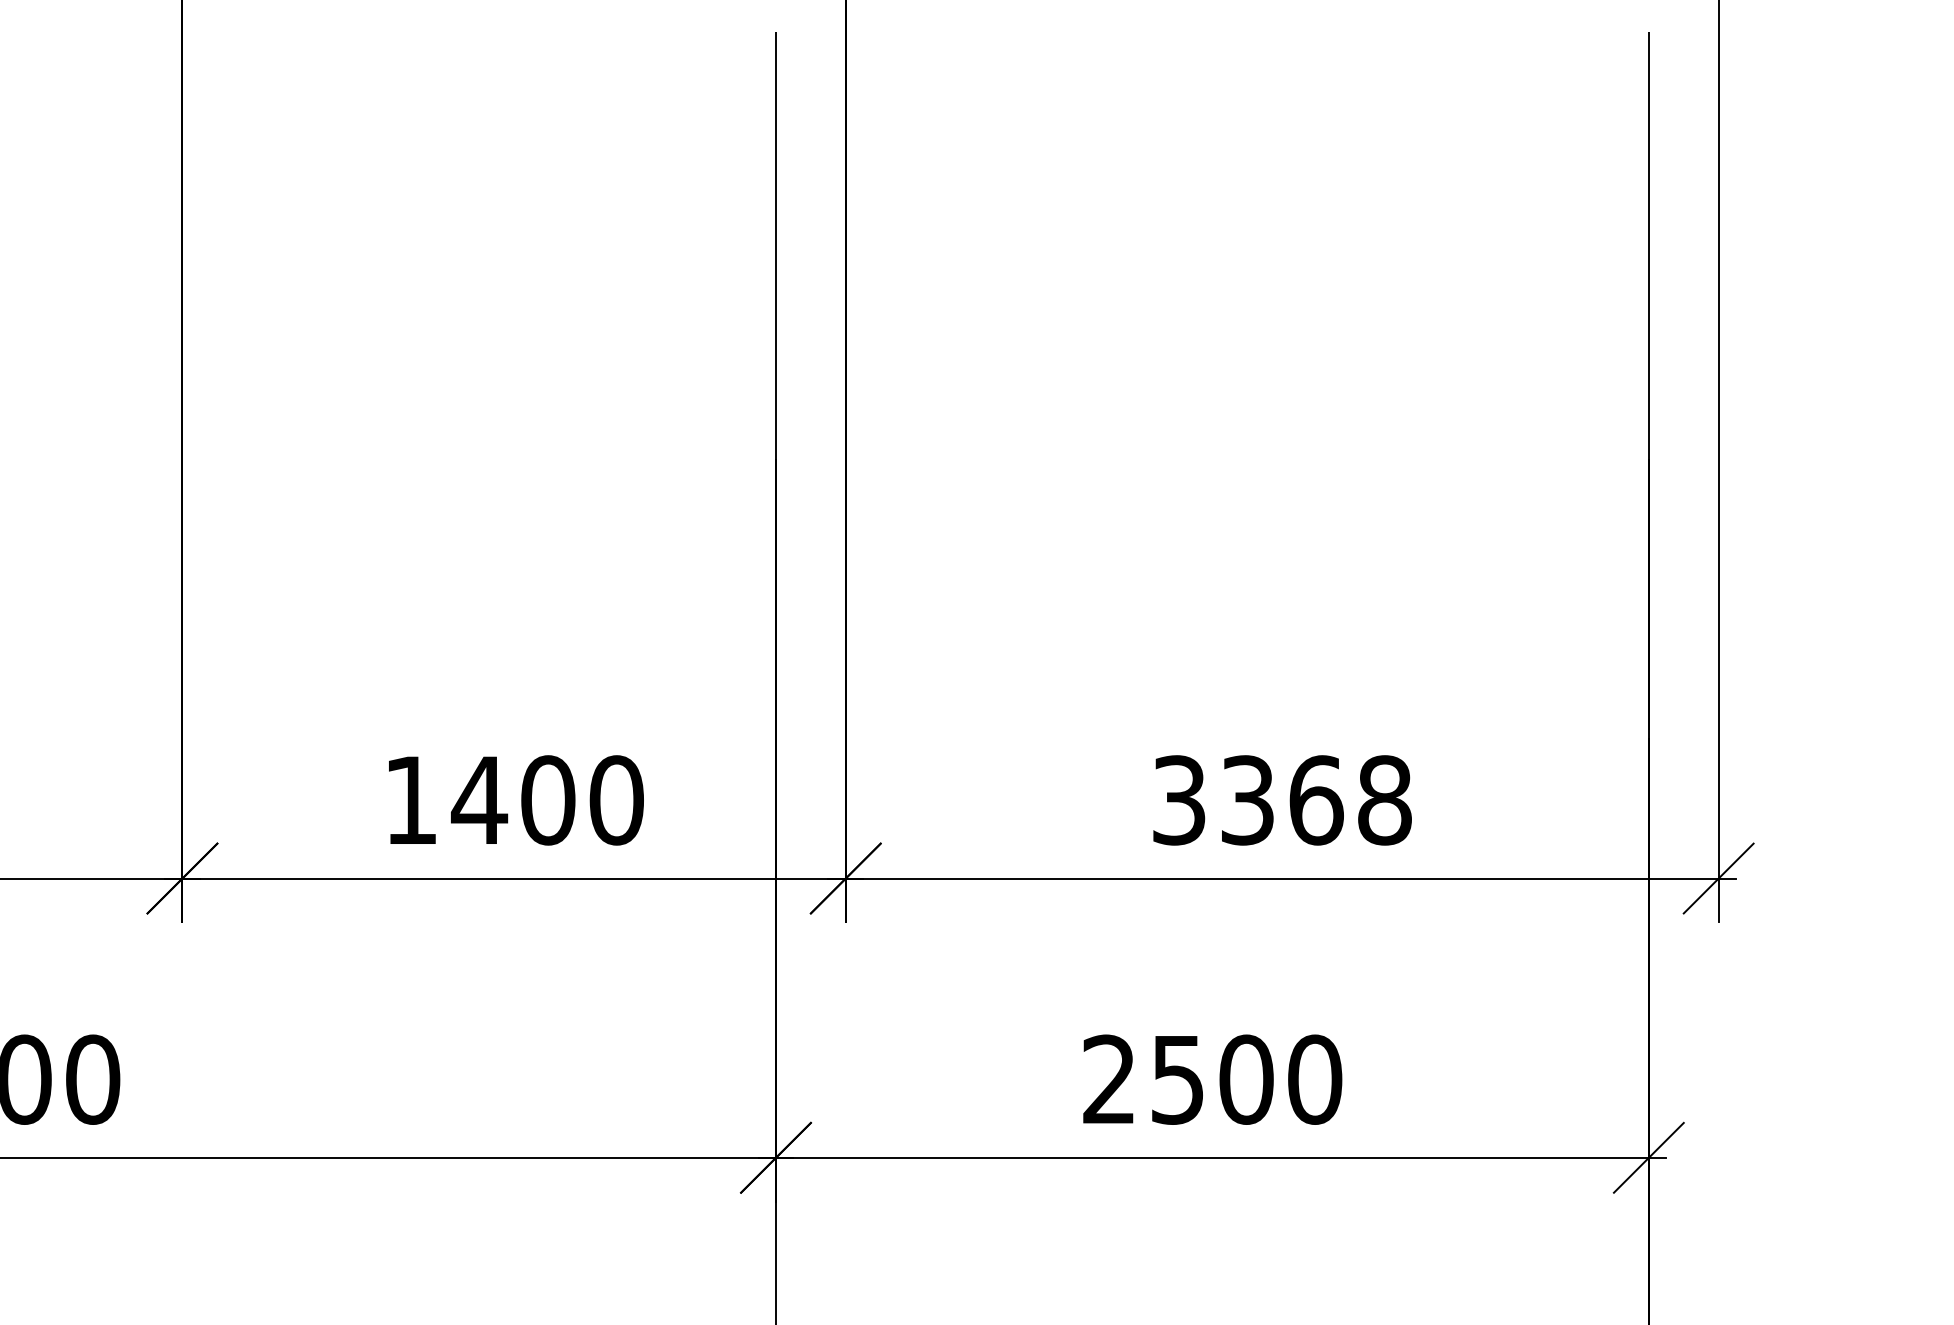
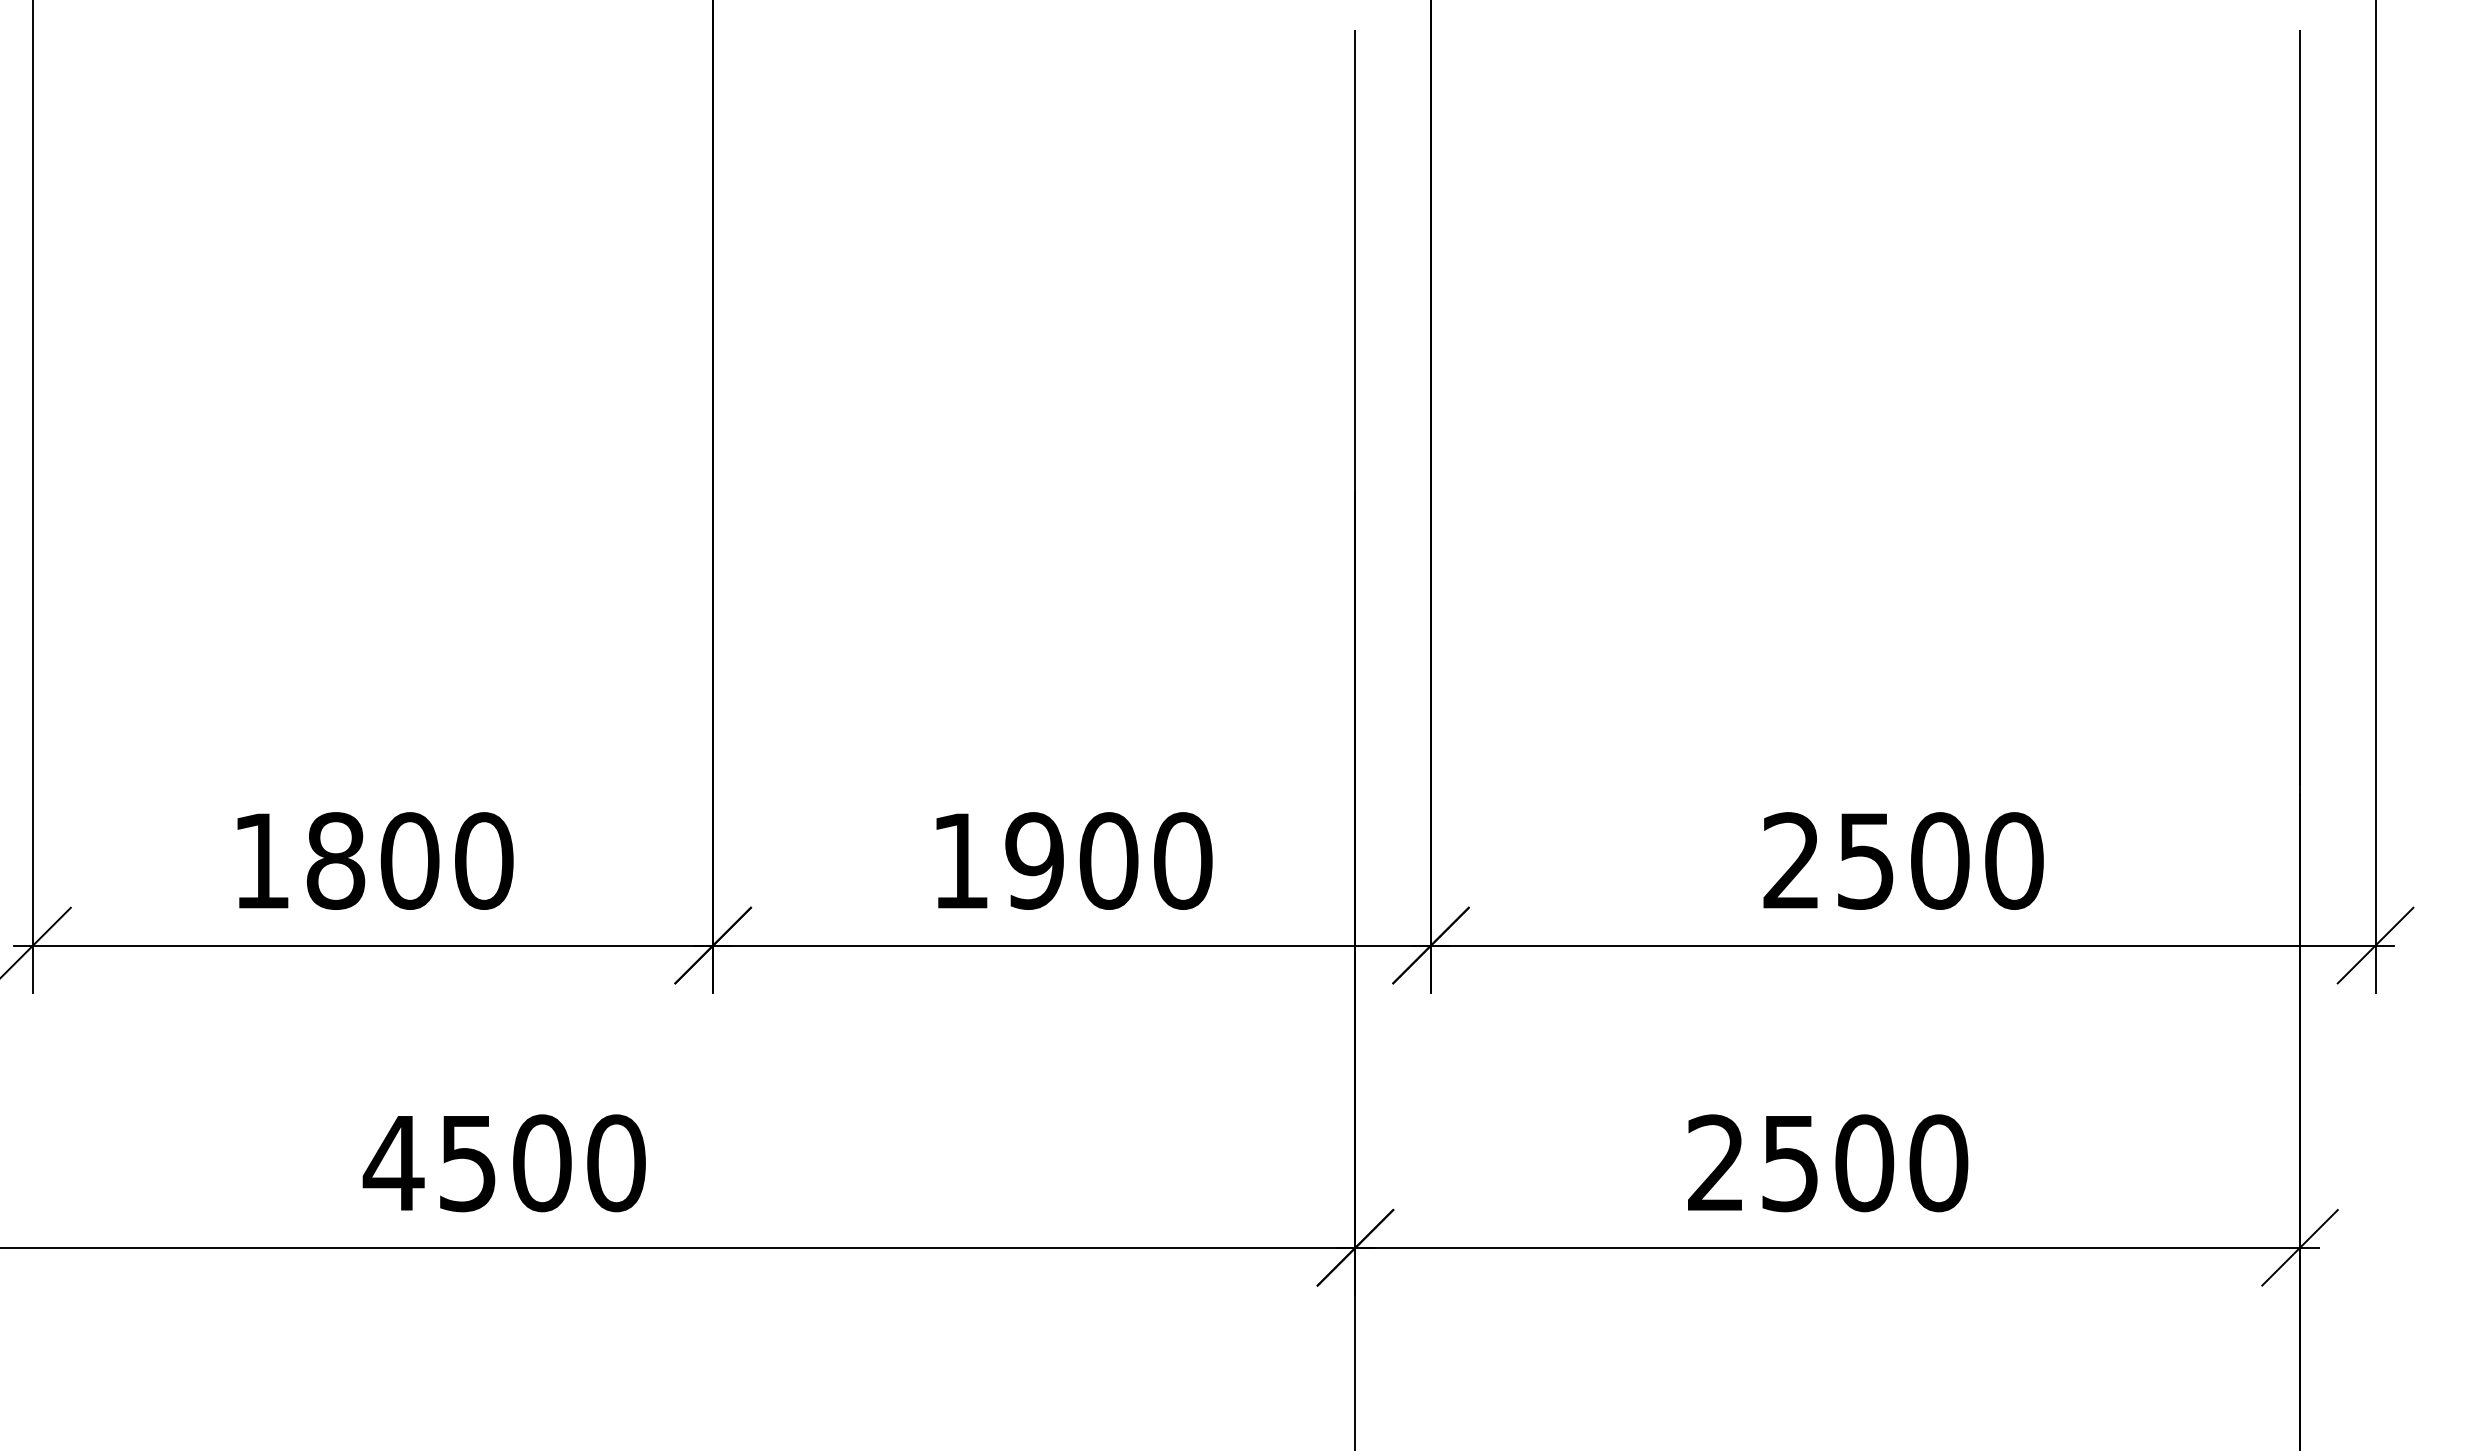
text: (479, 799) -> (1034, 860), 1400 -> 1900
text: (1282, 799) -> (1903, 860), 3368 -> 2500

